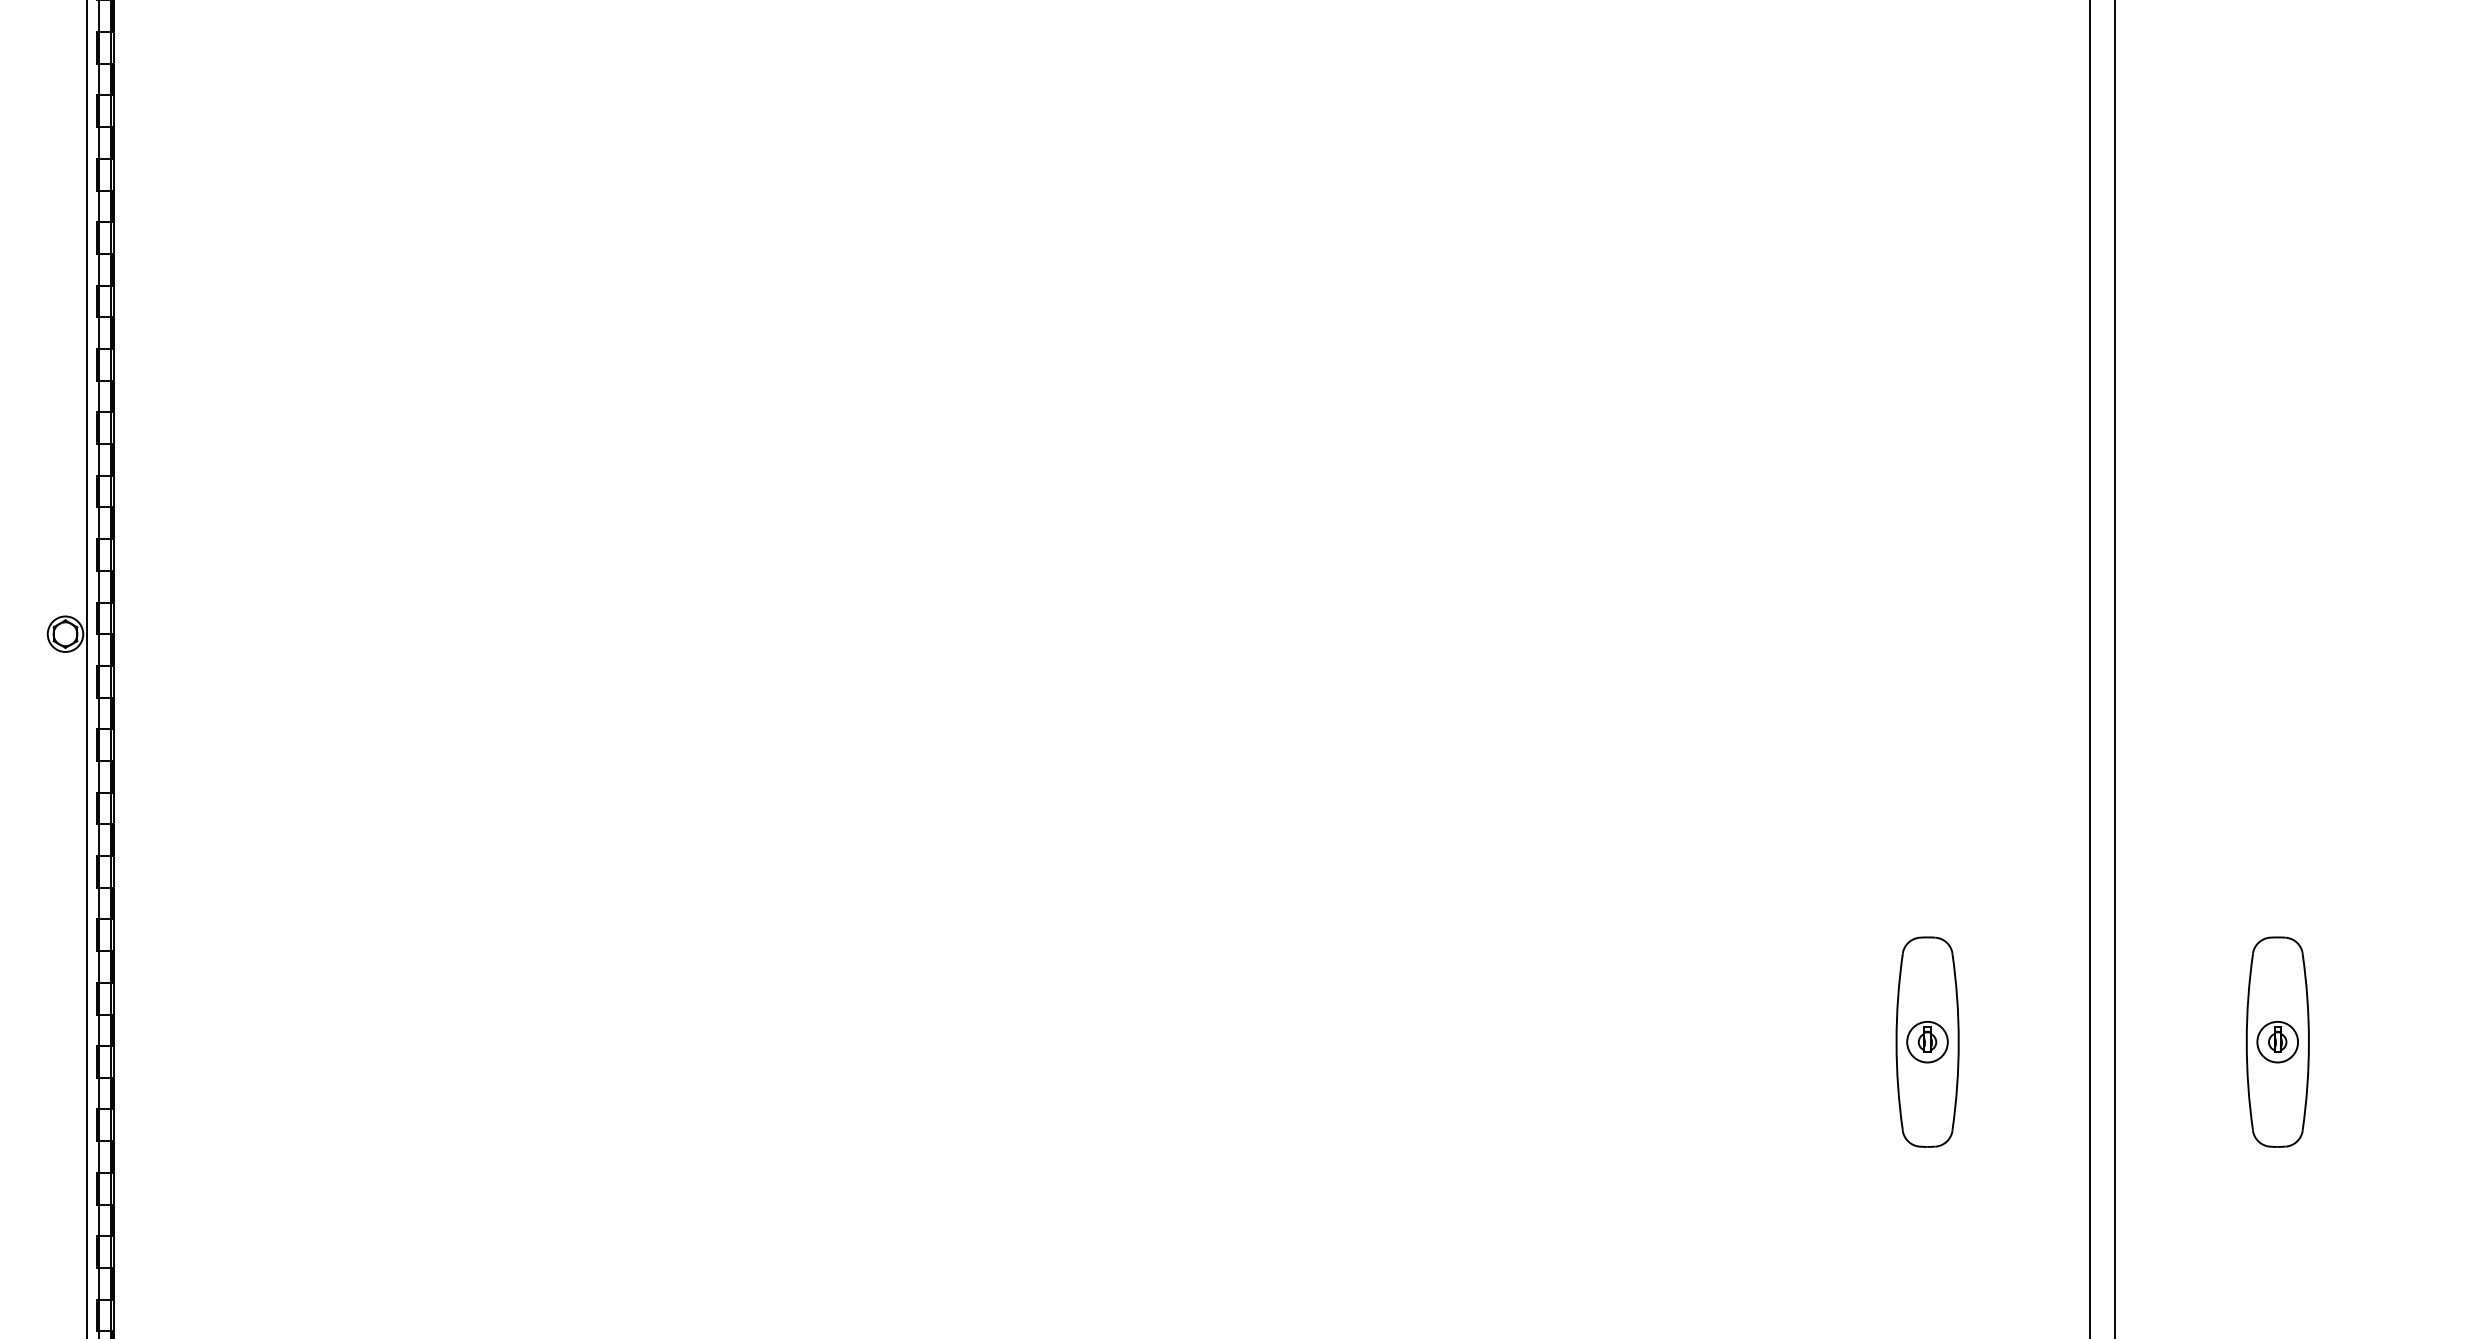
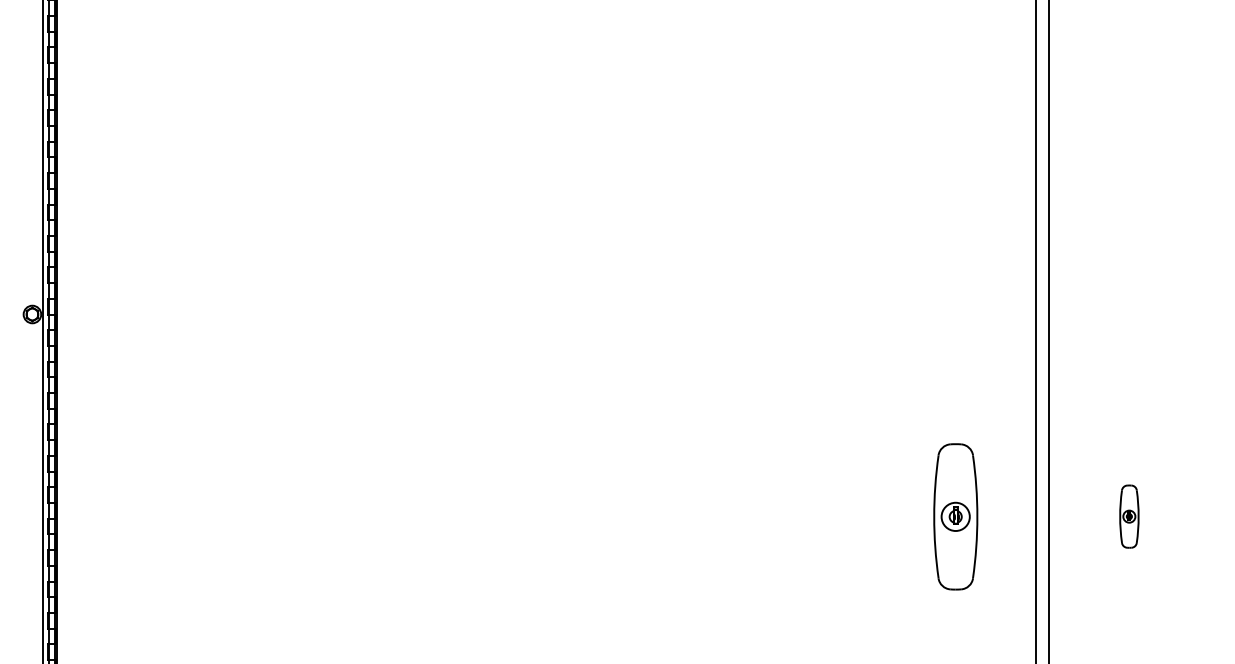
part: (1927, 1041) -> (955, 516), size x1.4
part: (2278, 1041) -> (1129, 516), size x0.6

